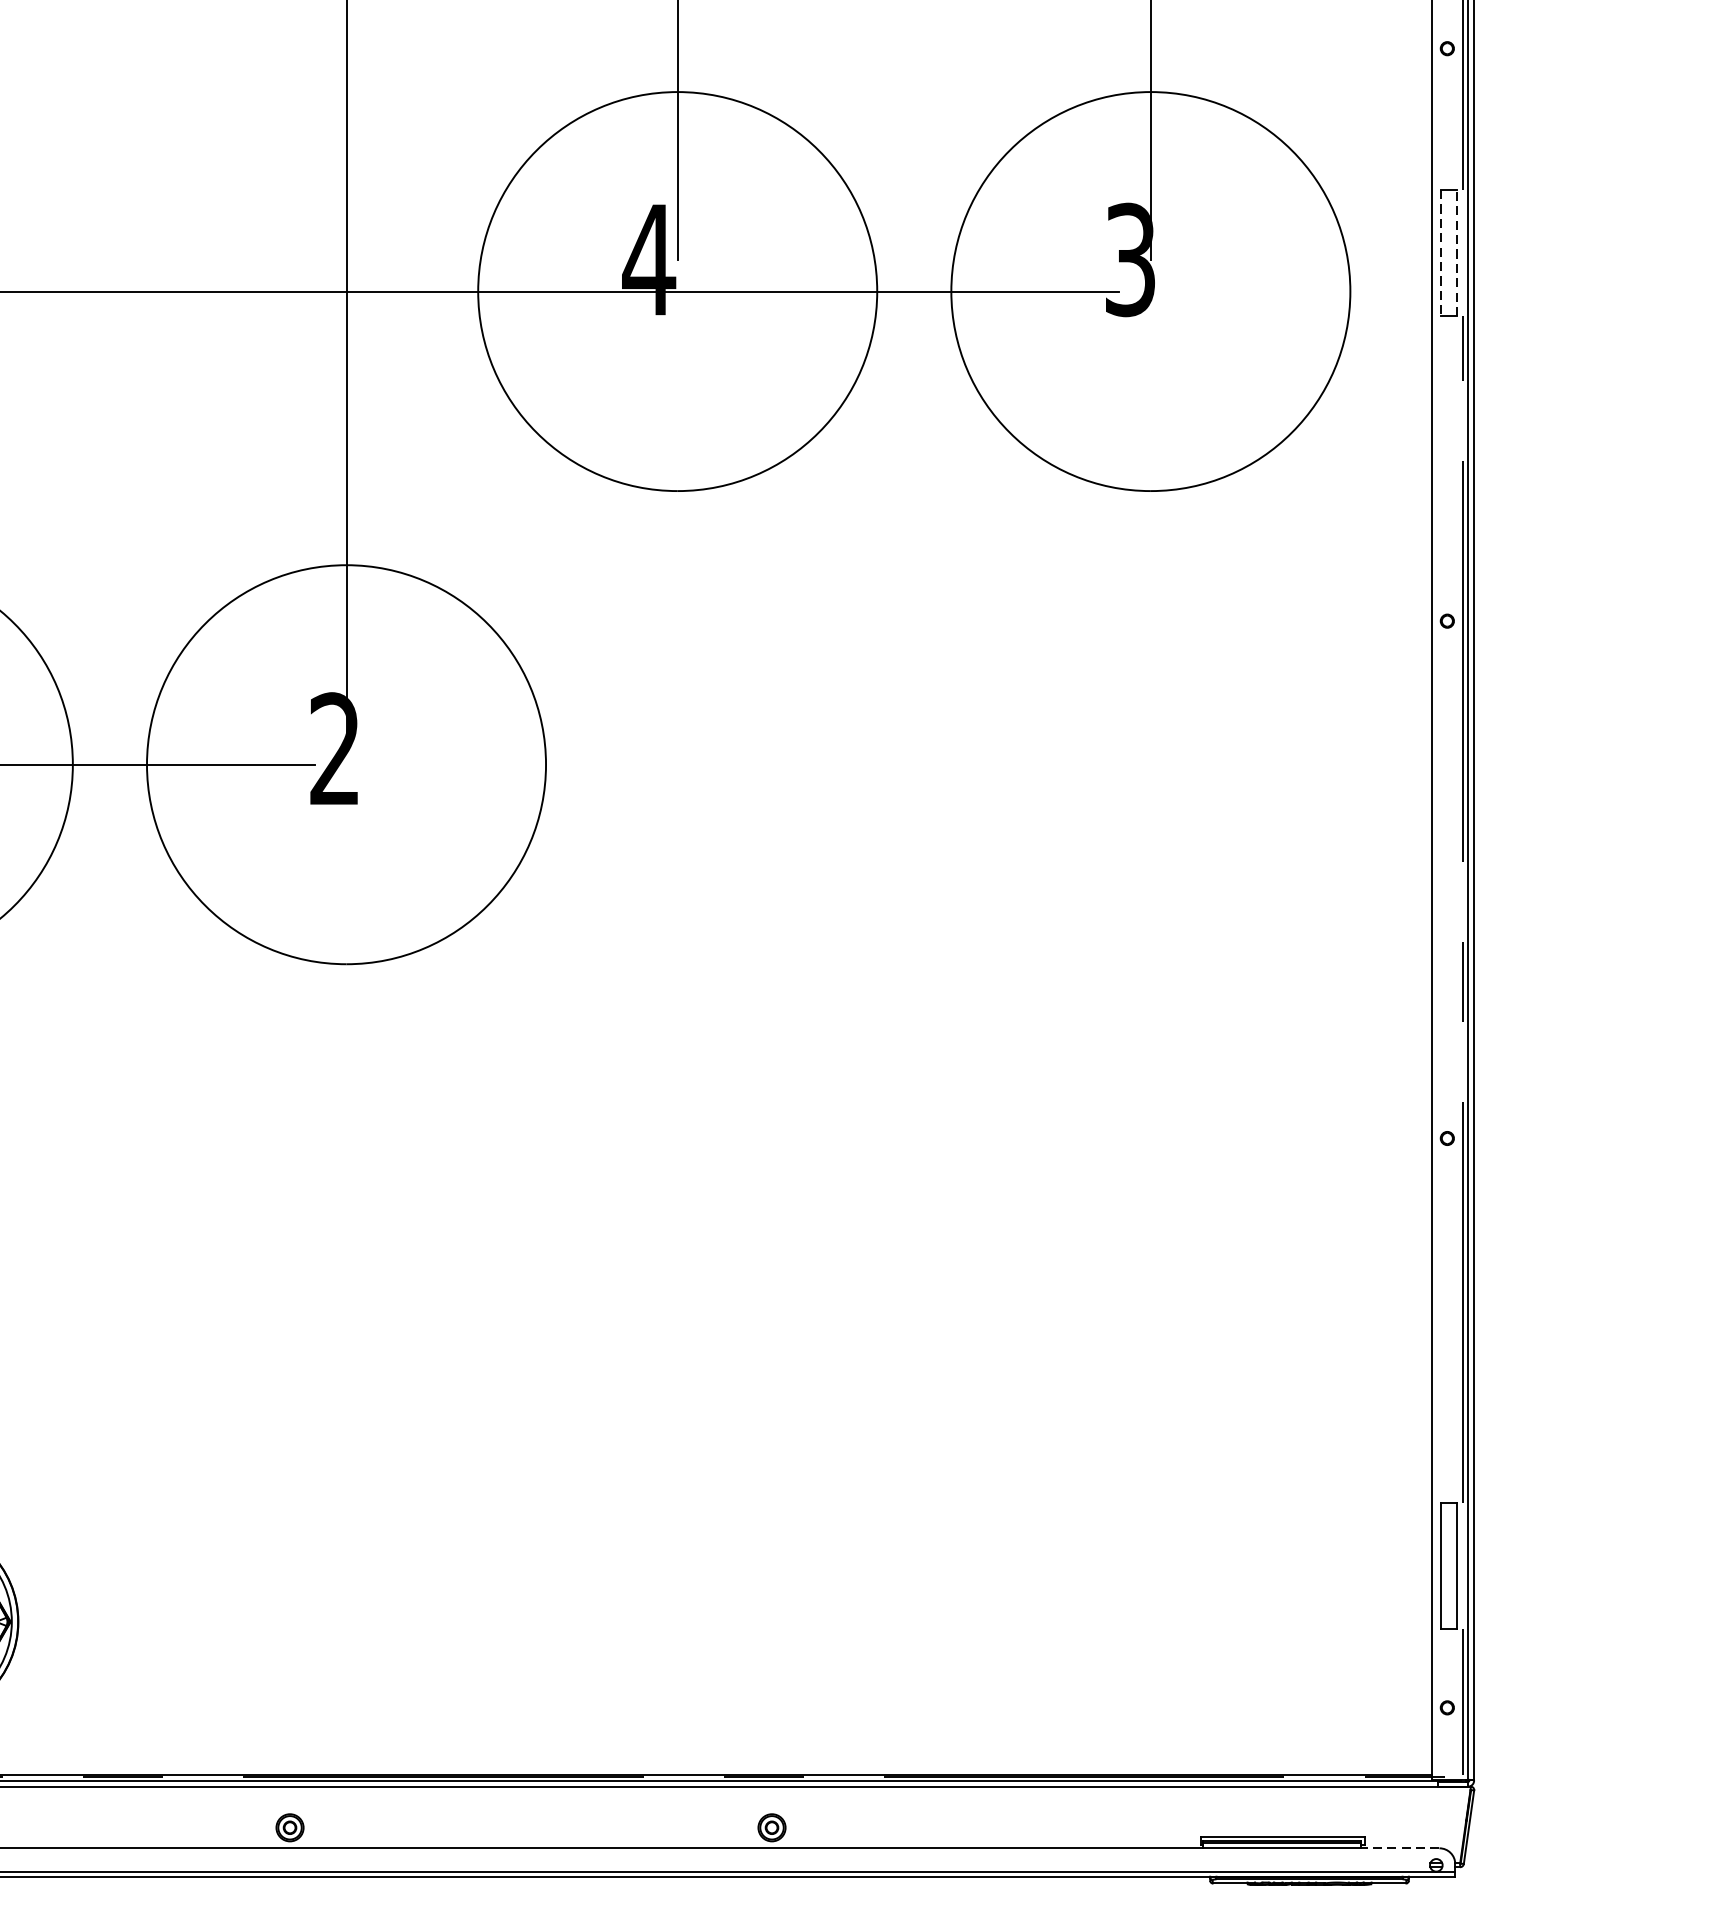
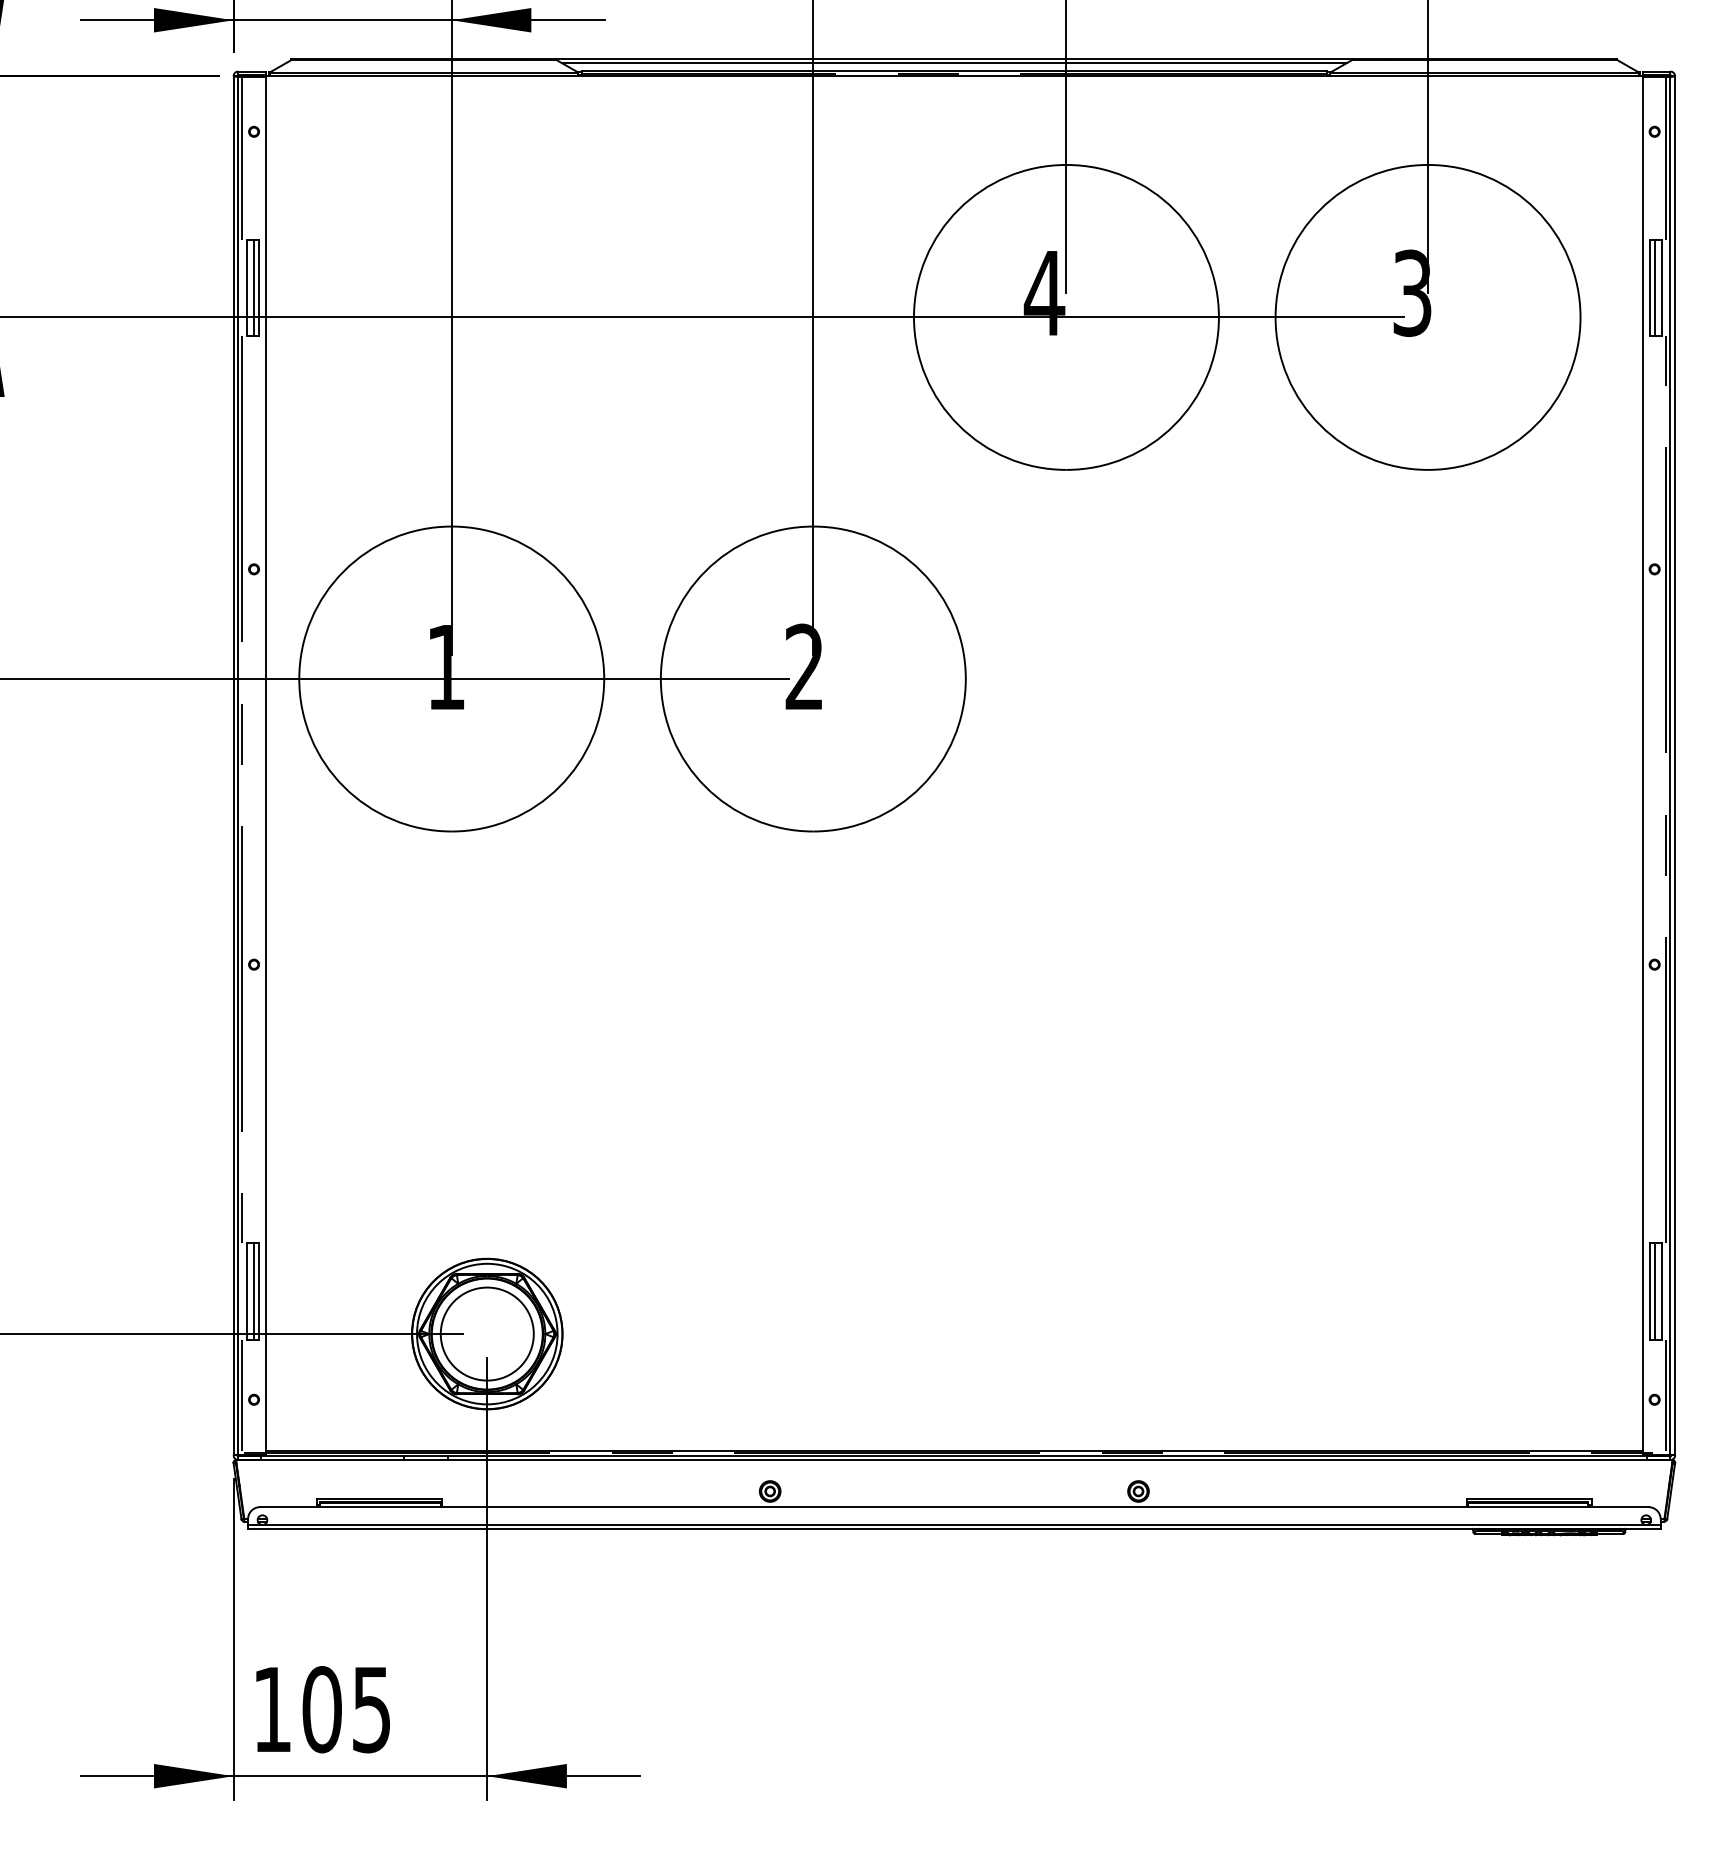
line: (1447, 252) -> (1654, 287), added
line: (1456, 252) -> (1661, 287), dashed -> solid
line: (1440, 253) -> (1649, 288), dashed -> solid
line: (1447, 1566) -> (1654, 1291), added
line: (1400, 1848) -> (1618, 1507), dashed -> solid

